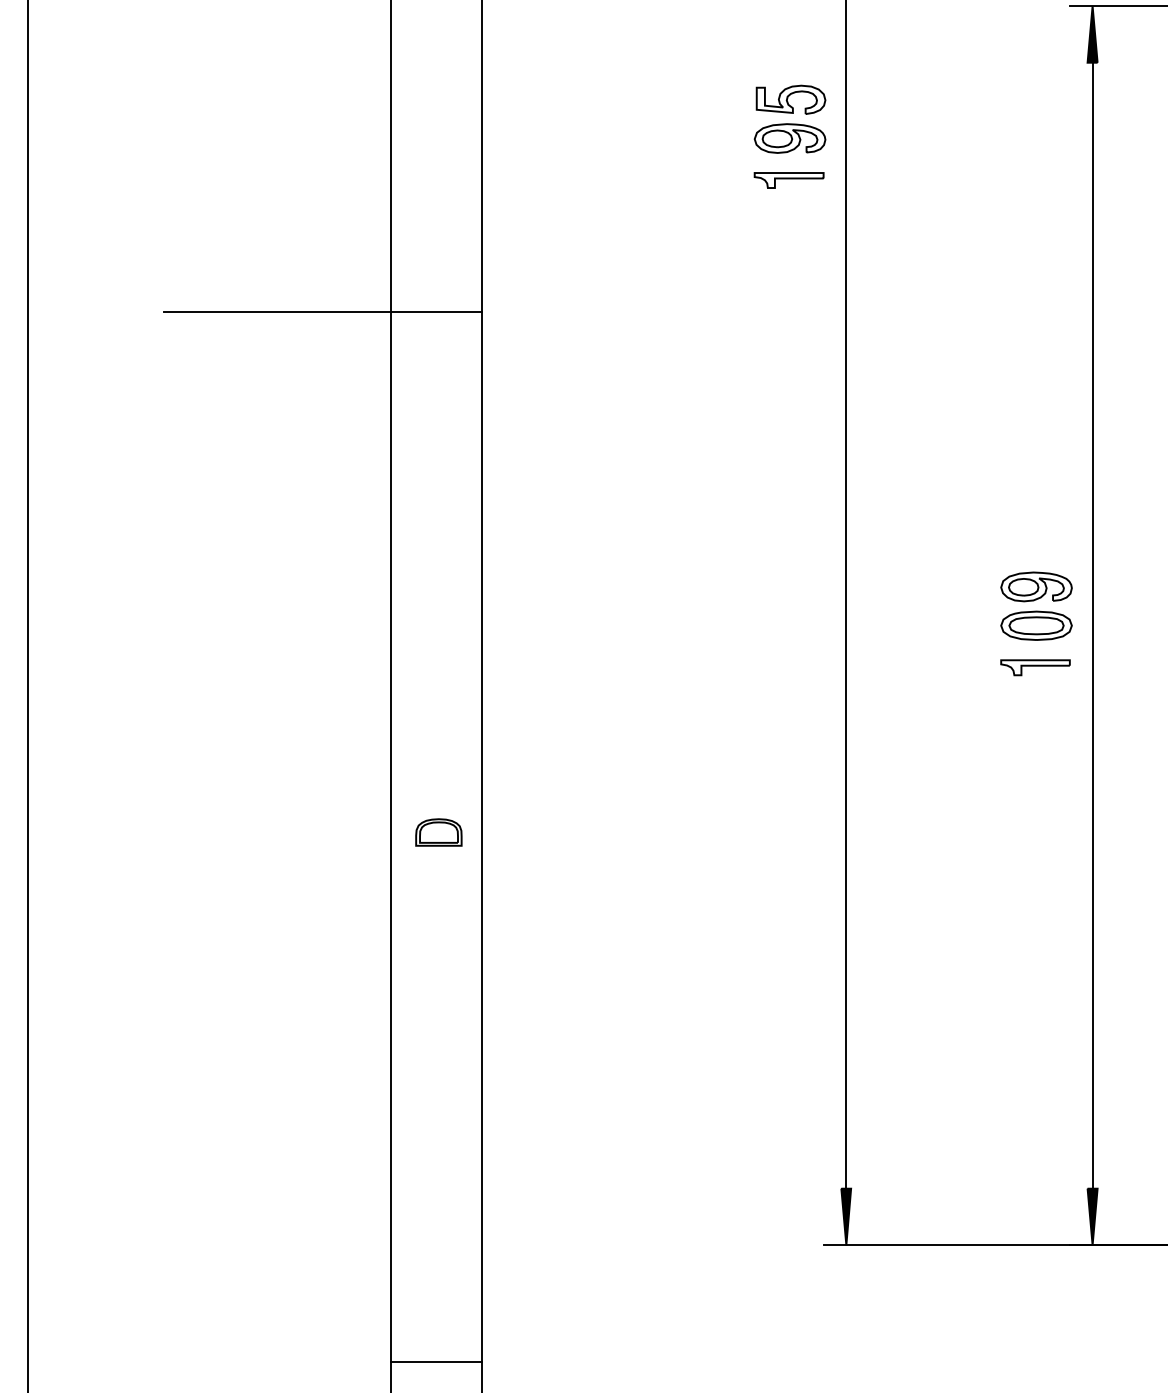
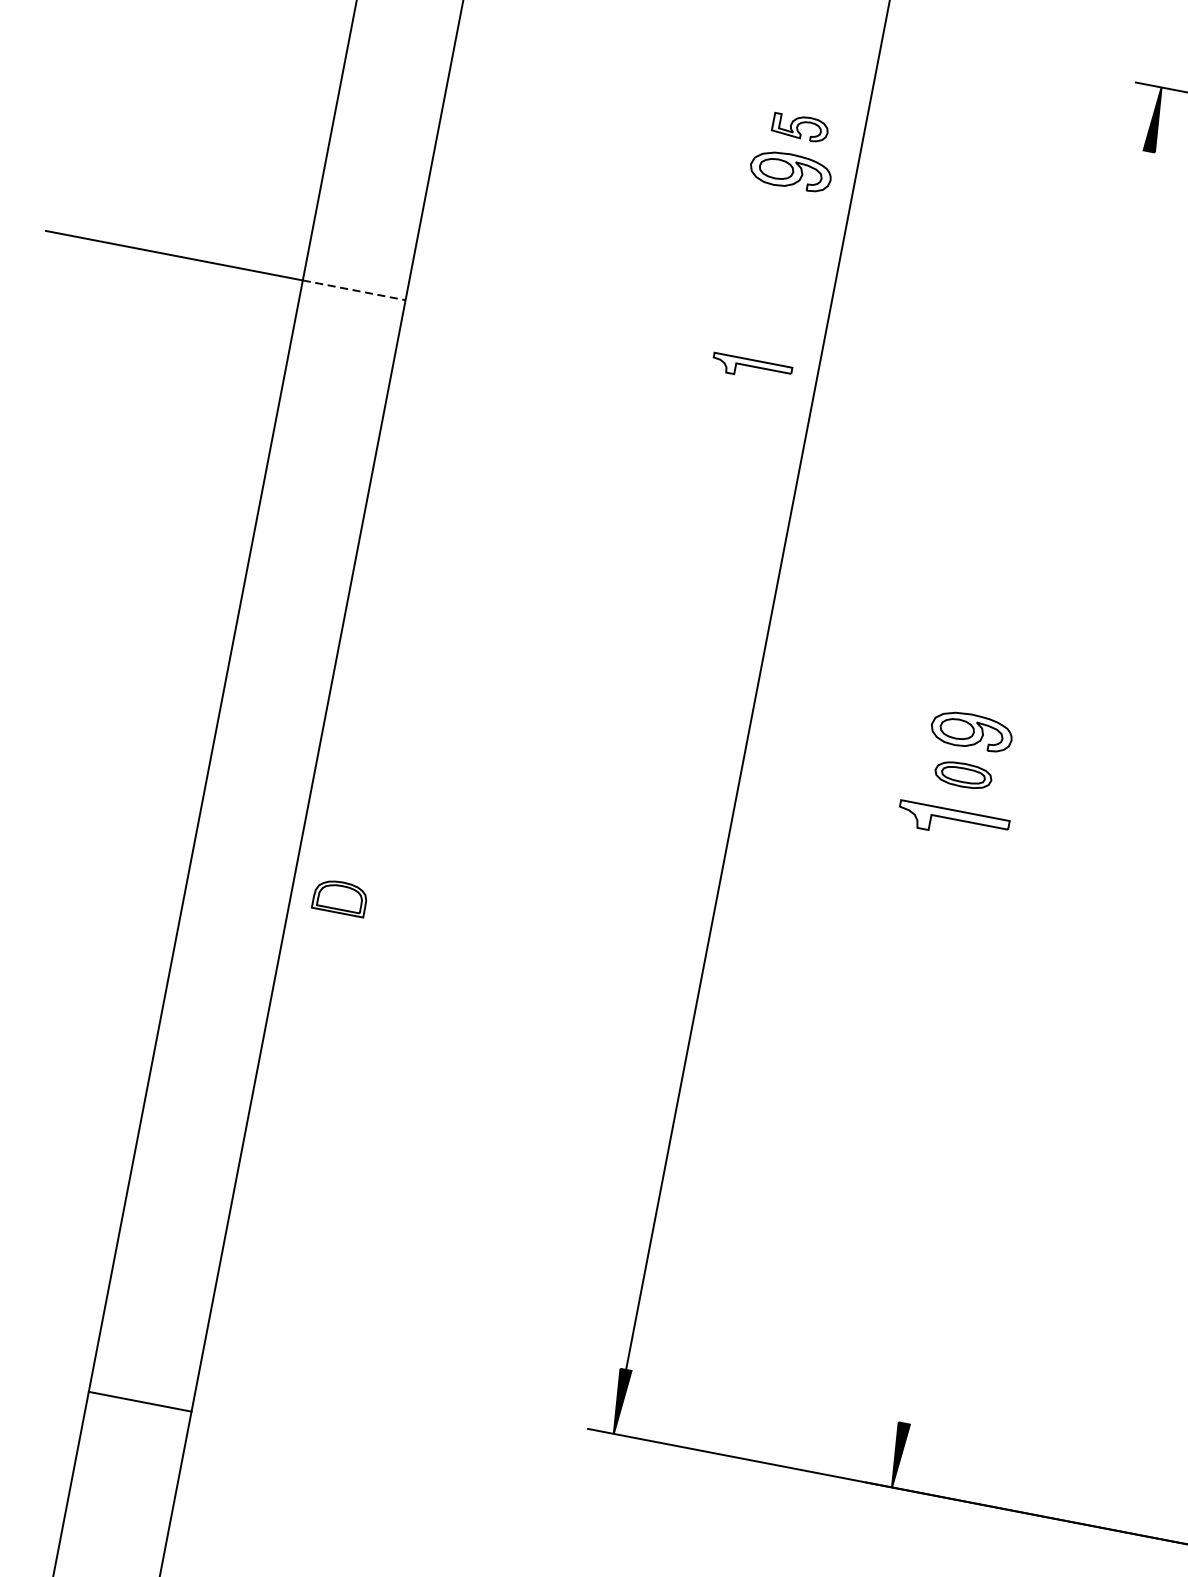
part: (790, 99) -> (799, 127), size x0.7
part: (788, 180) -> (751, 368), moved
line: (437, 311) -> (355, 289), solid -> dashed
part: (1036, 625) -> (963, 775), size x0.7
line: (1092, 625) -> (1026, 787), removed
part: (1035, 667) -> (953, 822), size x1.4
part: (438, 832) -> (339, 897), moved
line: (436, 1361) -> (139, 1401), moved

